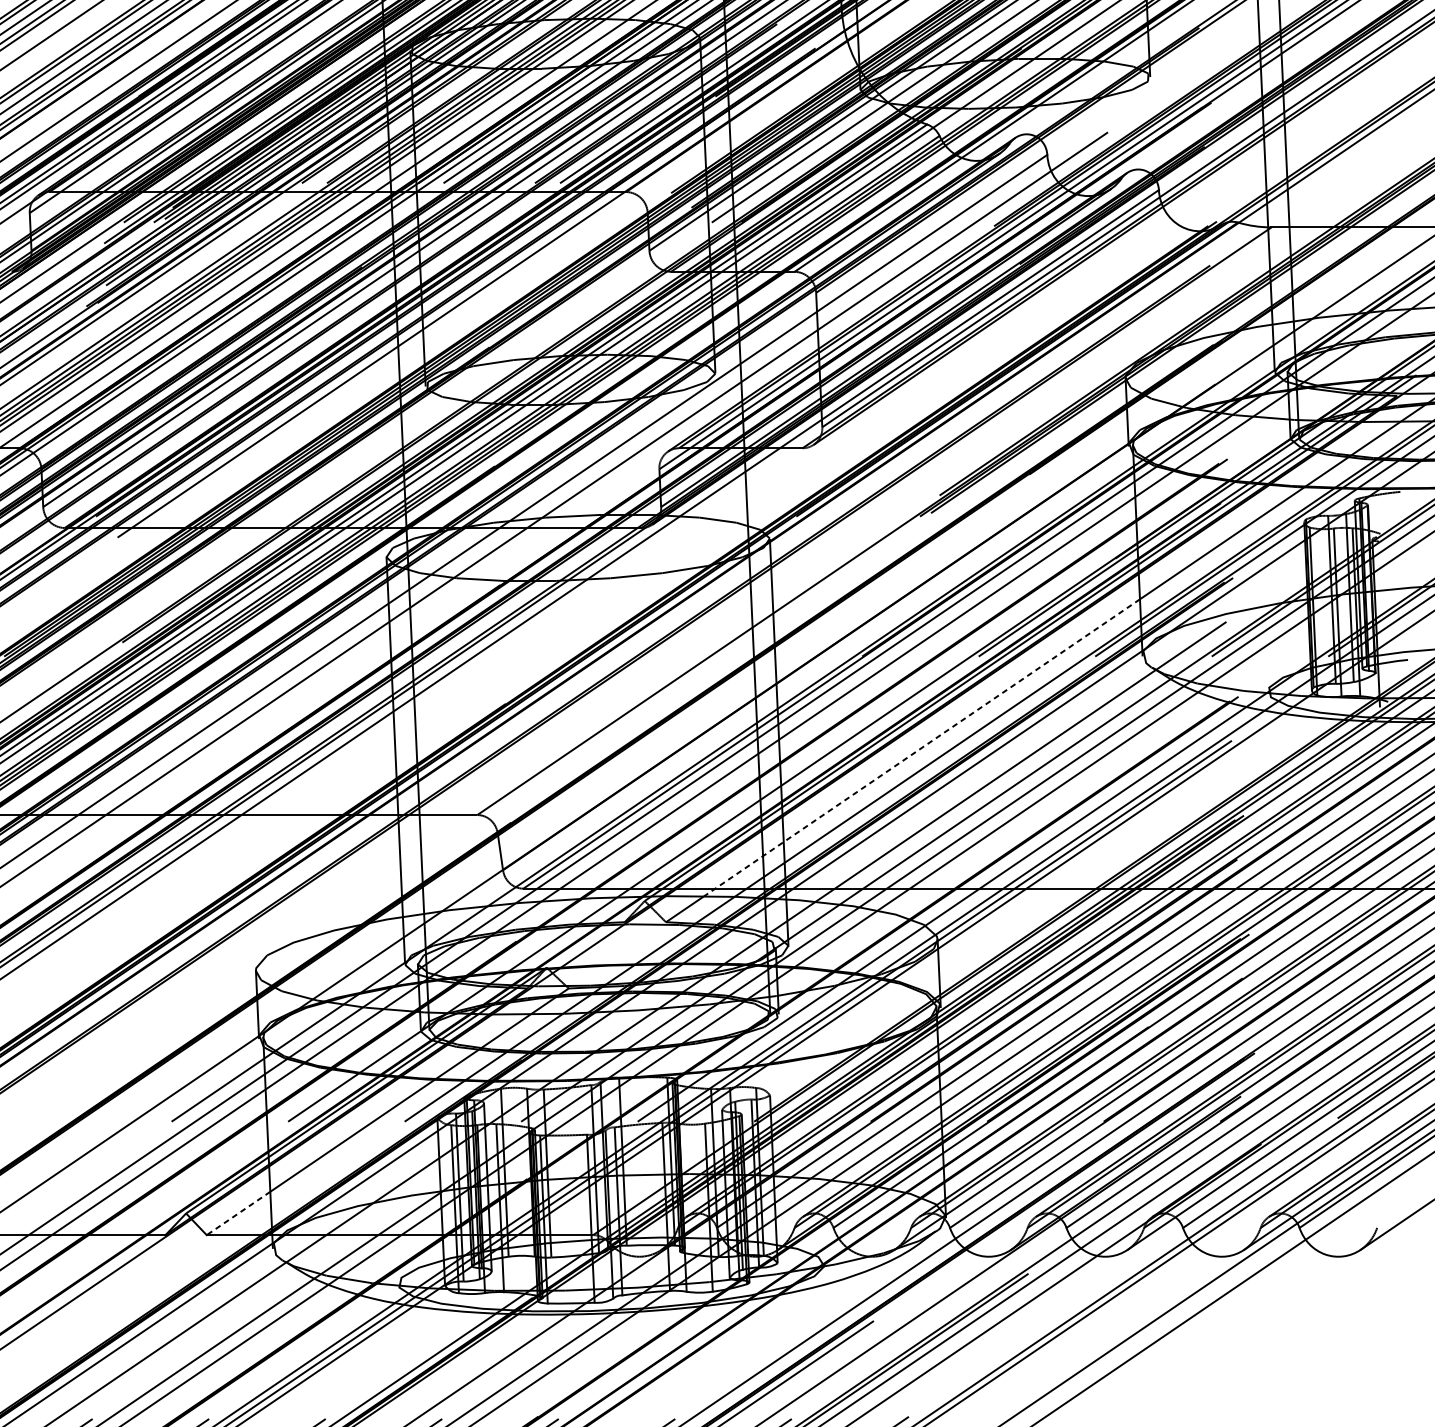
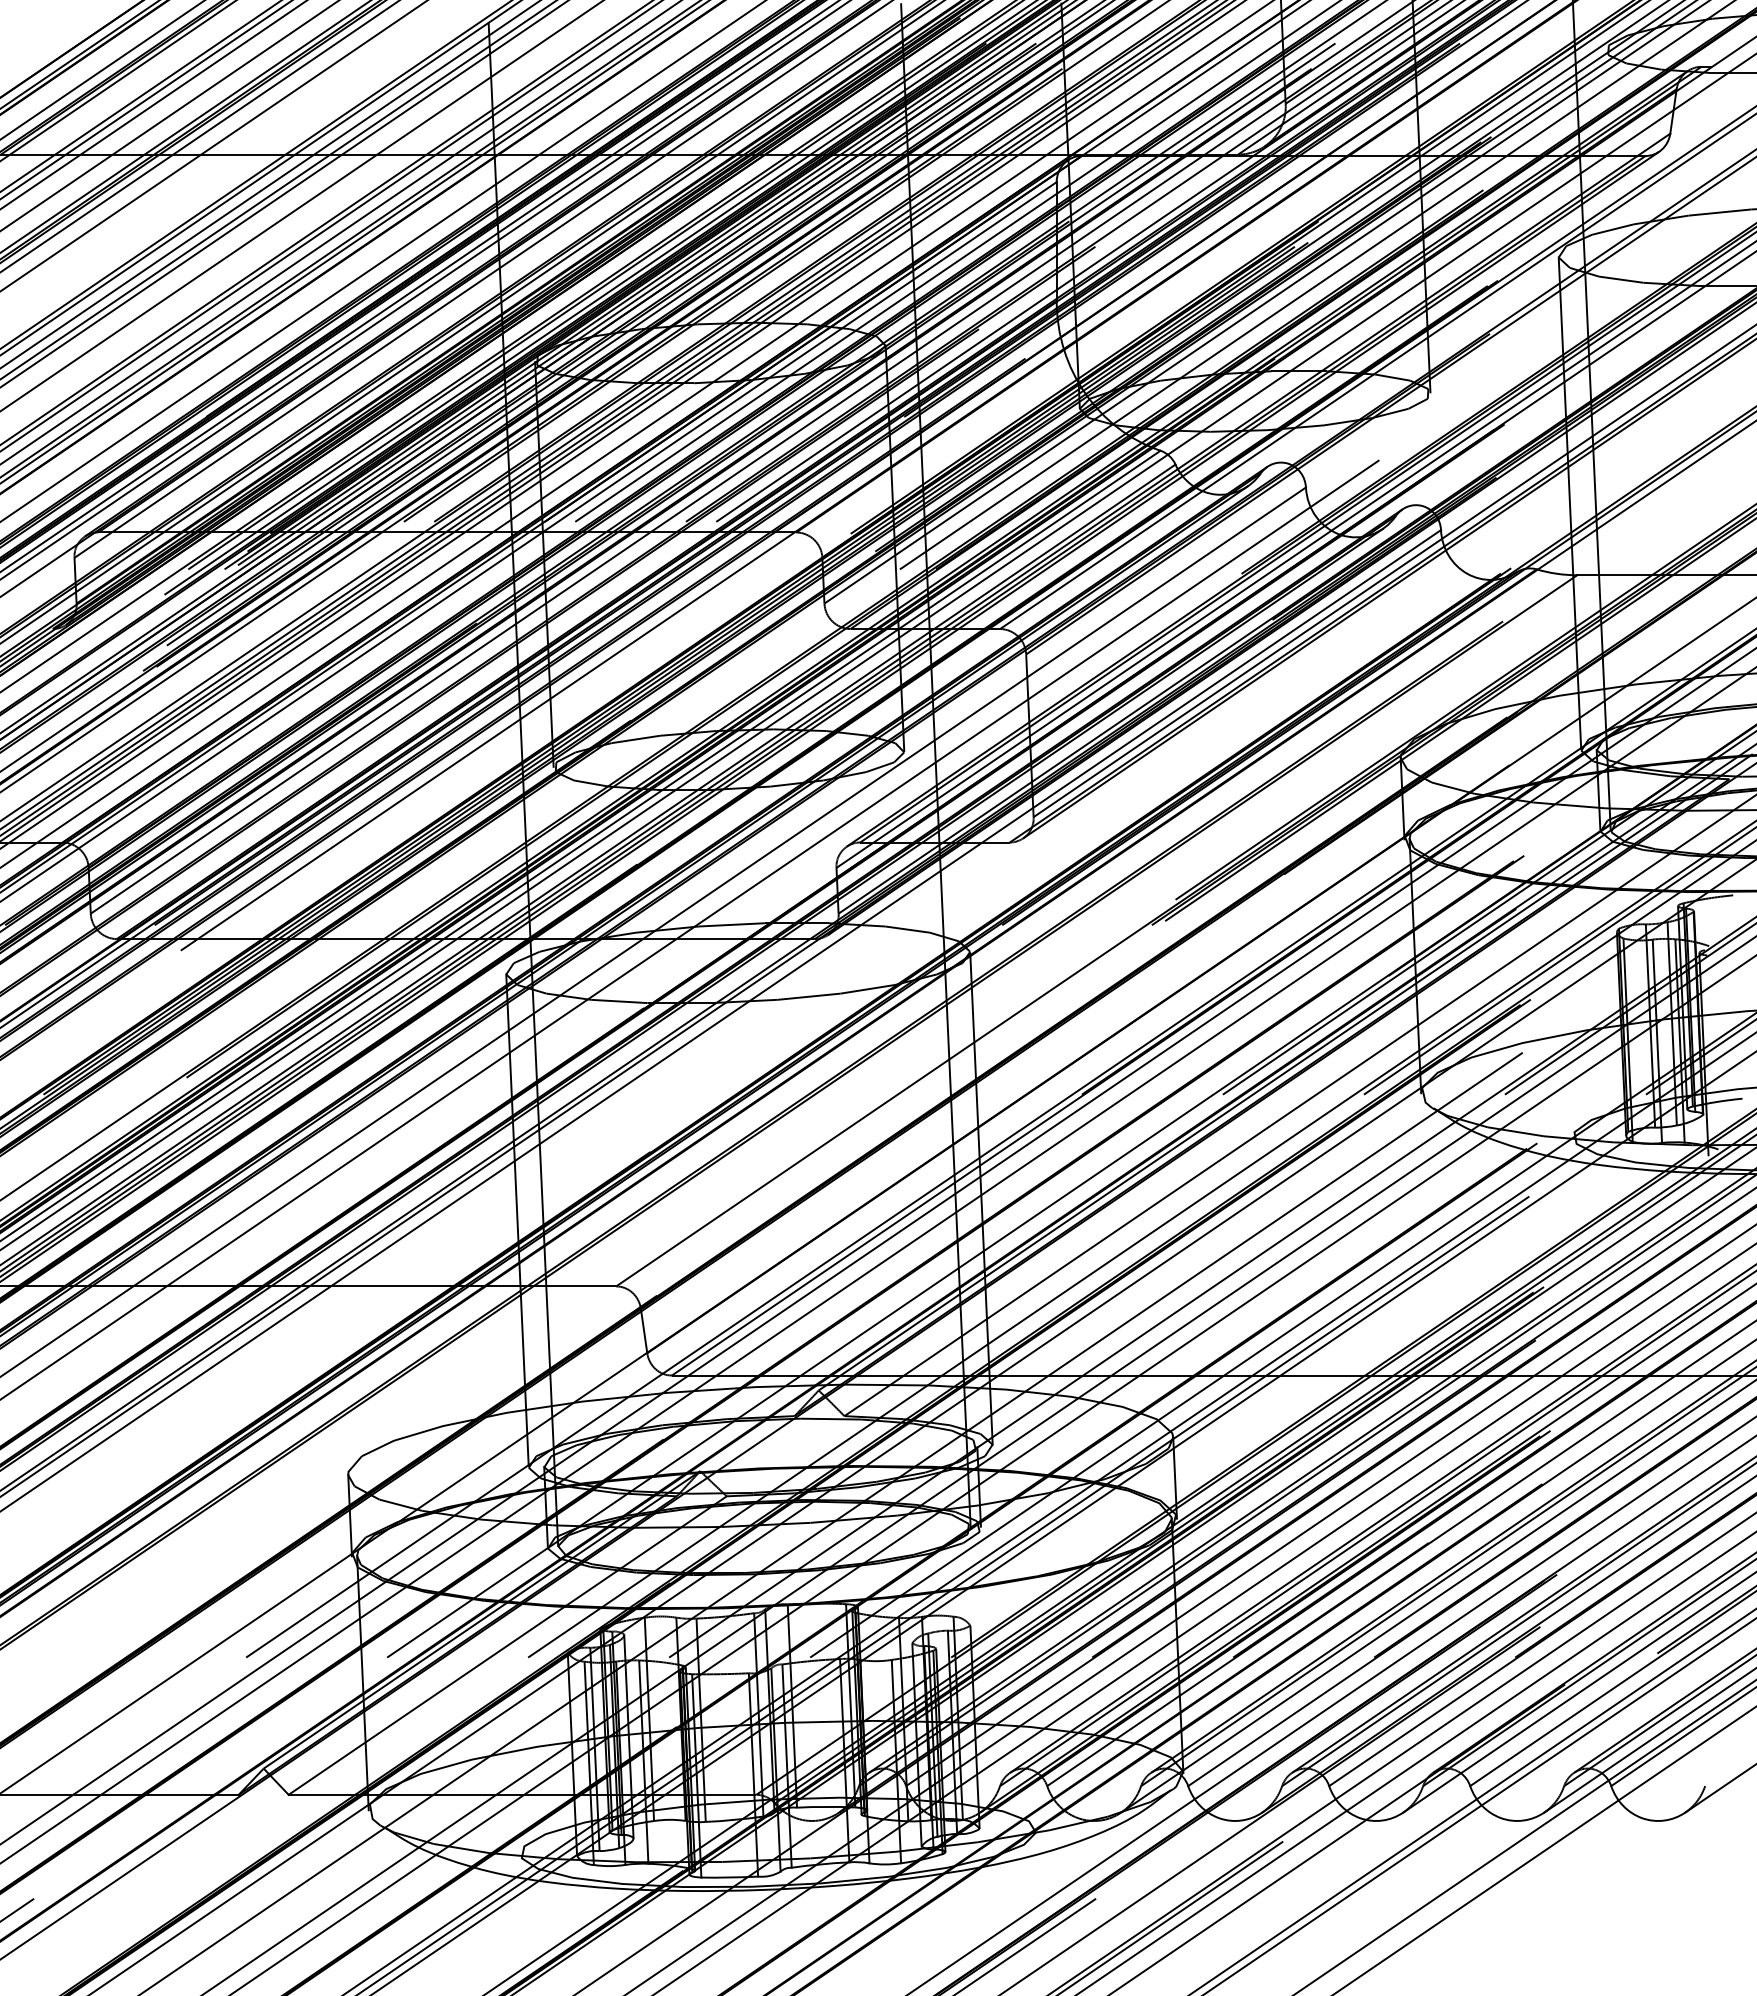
line: (921, 748) -> (1153, 1205), dashed -> solid
line: (238, 1213) -> (327, 1768), dashed -> solid

